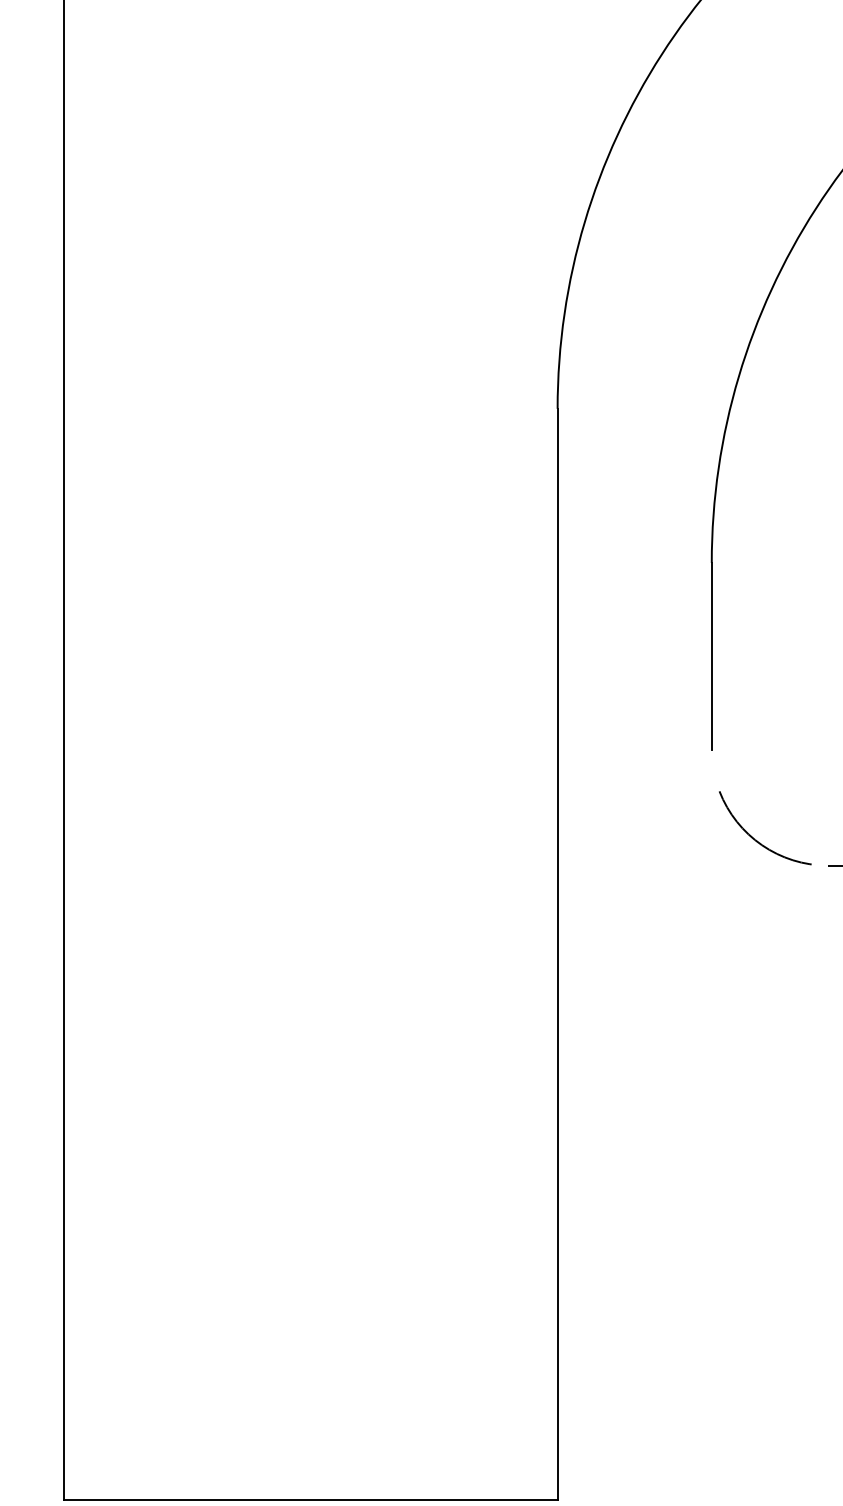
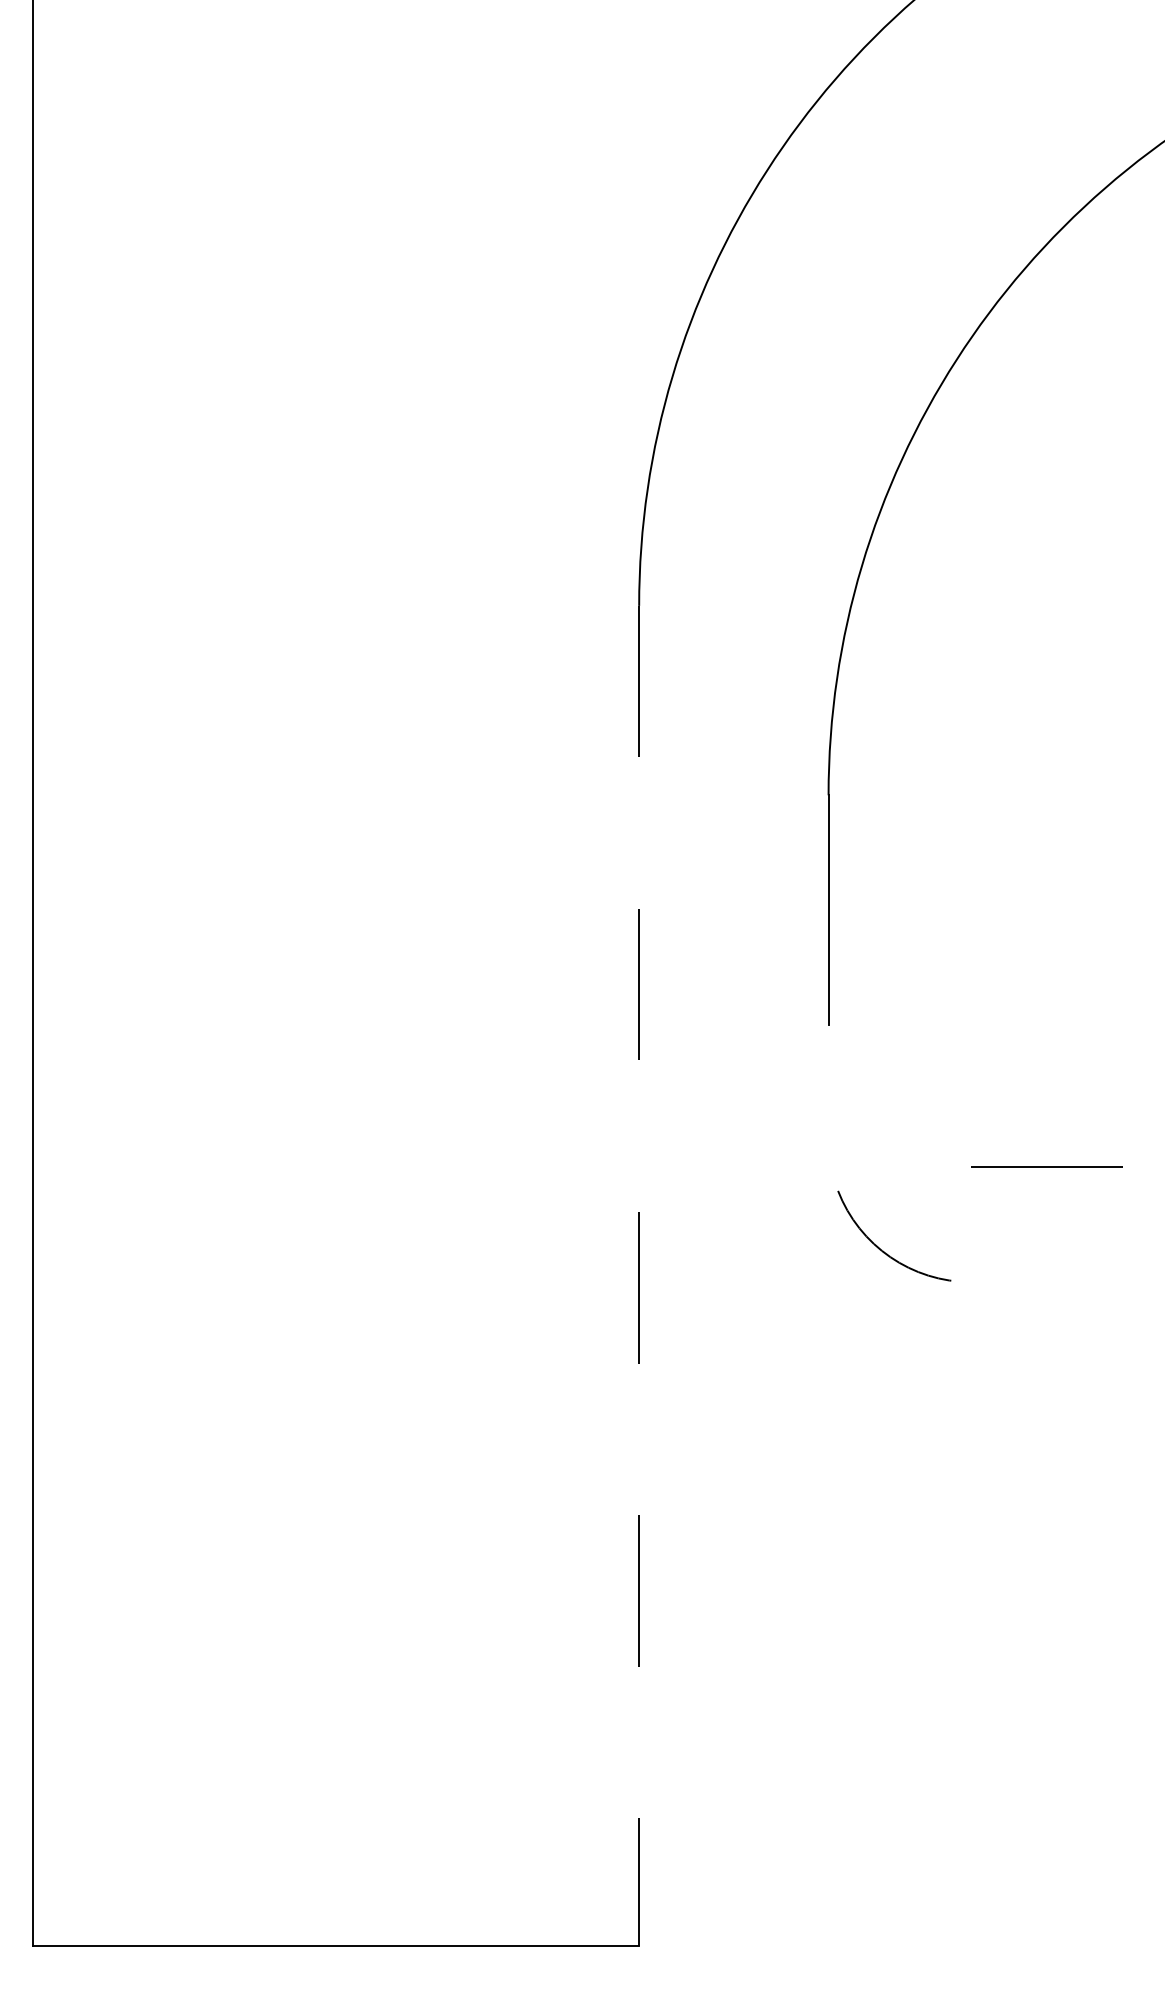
arc: (756, 839) -> (883, 1250), moved
line: (557, 954) -> (639, 1276), solid -> dashed

